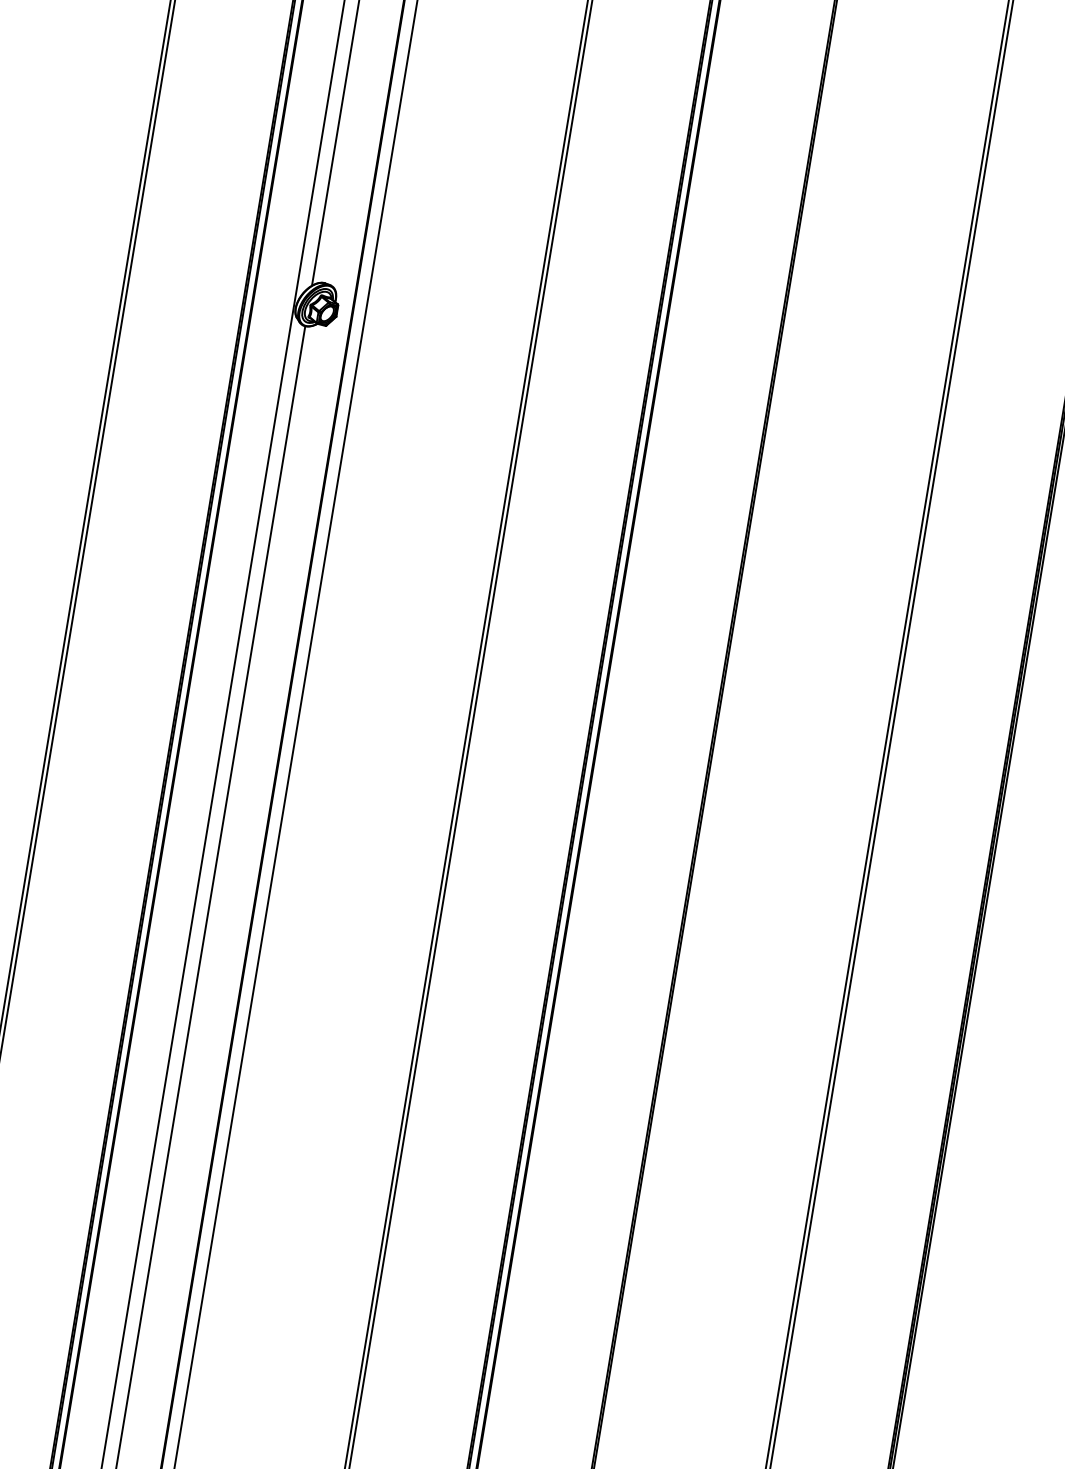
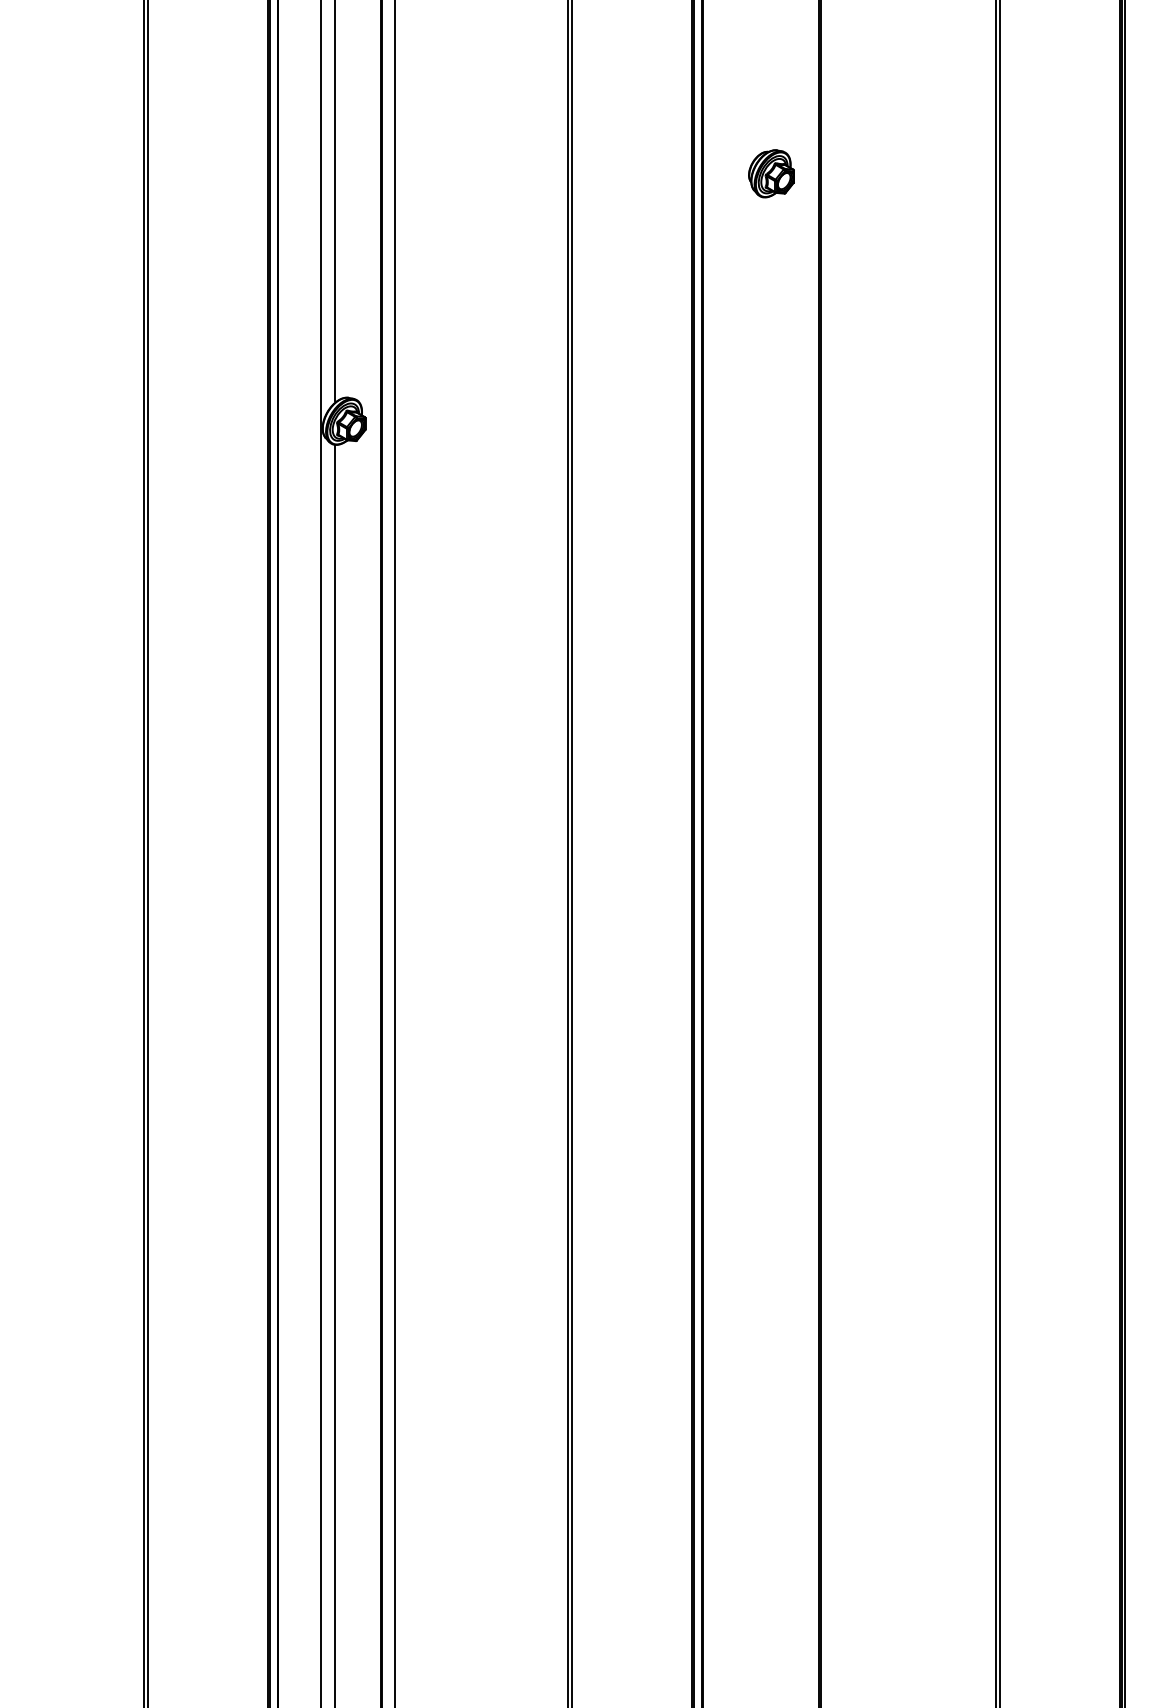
part: (765, 135) -> (771, 173), added

